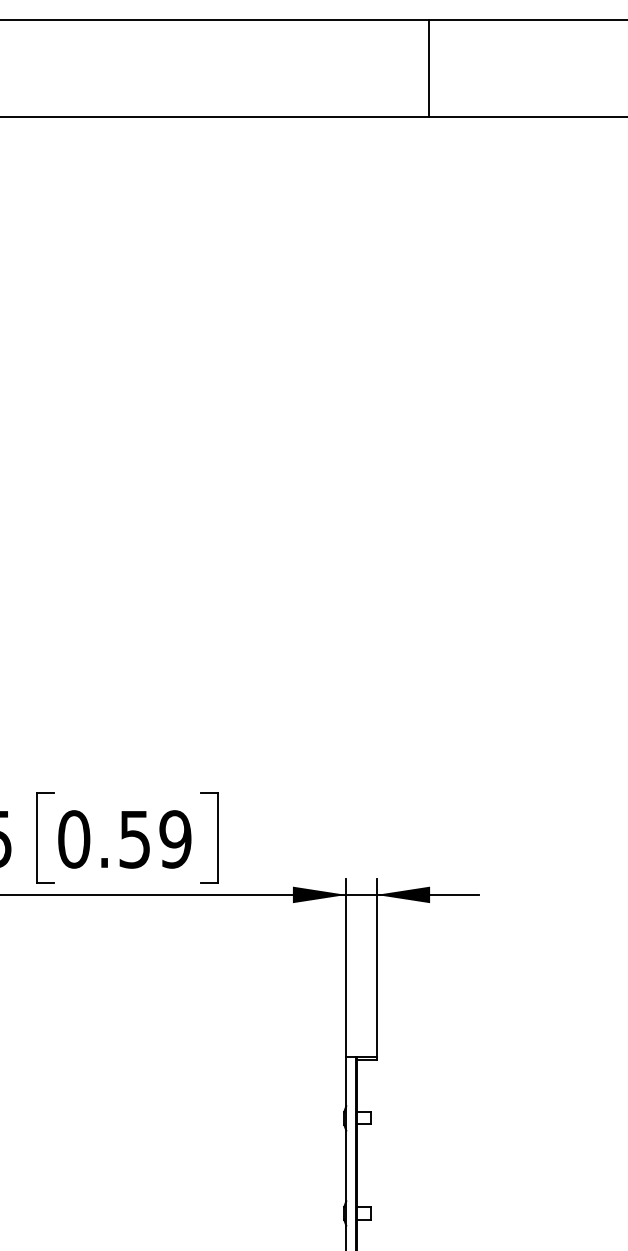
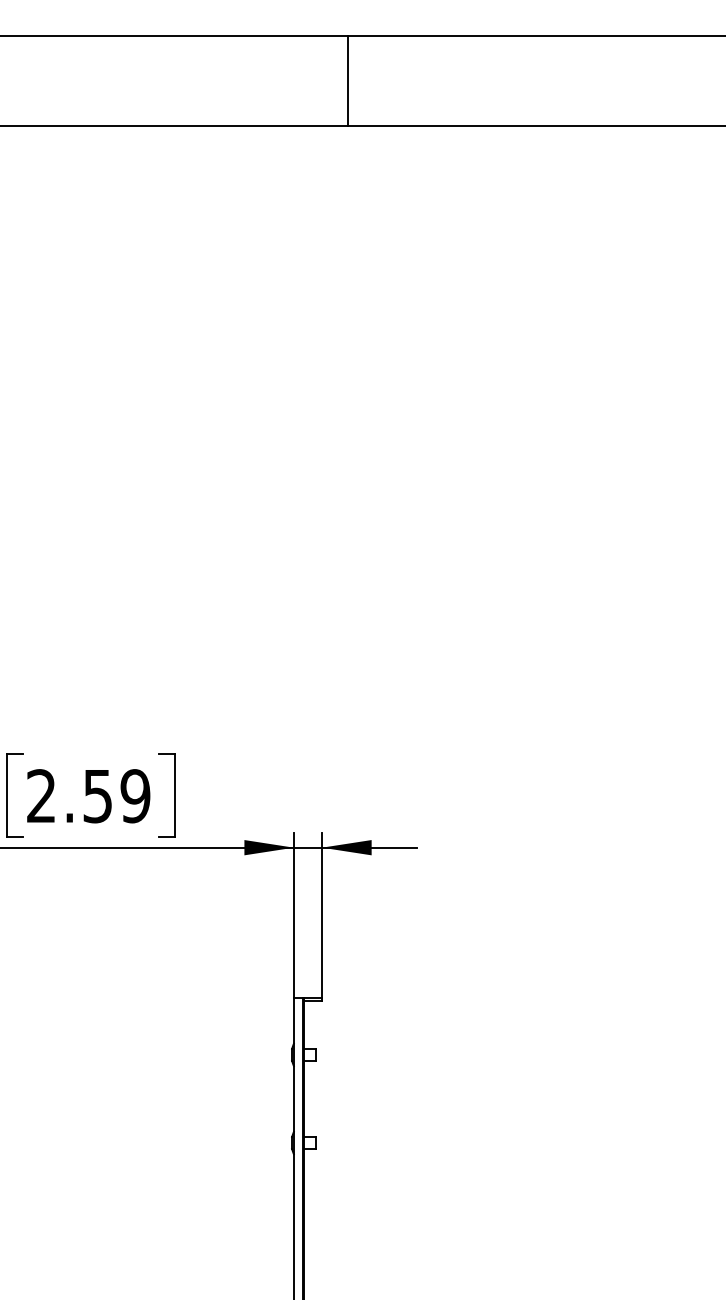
line: (428, 68) -> (347, 81), moved
text: (74, 839) -> (41, 796), 0.59 -> 2.59

